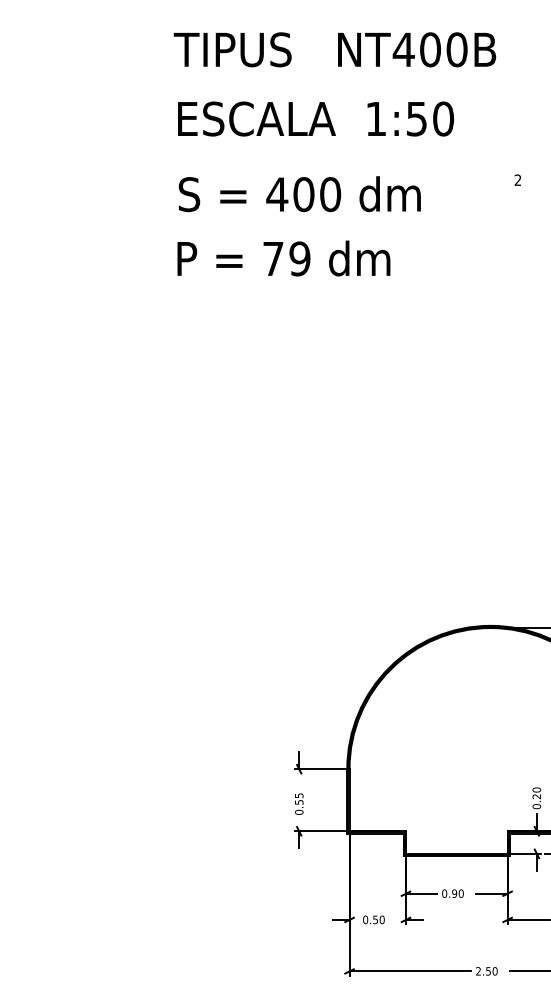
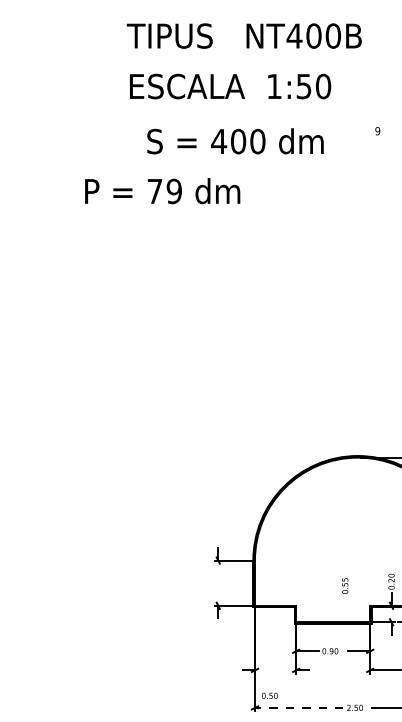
text: (517, 179) -> (377, 130), 2 -> 9
text: (299, 194) -> (235, 141), moved
text: (283, 258) -> (162, 191), moved
text: (299, 803) -> (345, 585), moved
text: (373, 919) -> (269, 695), moved
line: (410, 971) -> (299, 708), solid -> dashed

